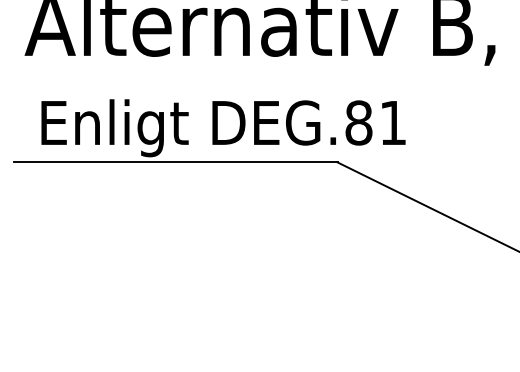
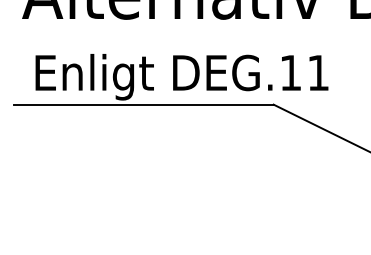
text: (358, 122) -> (290, 72), DEG.81 -> DEG.11

